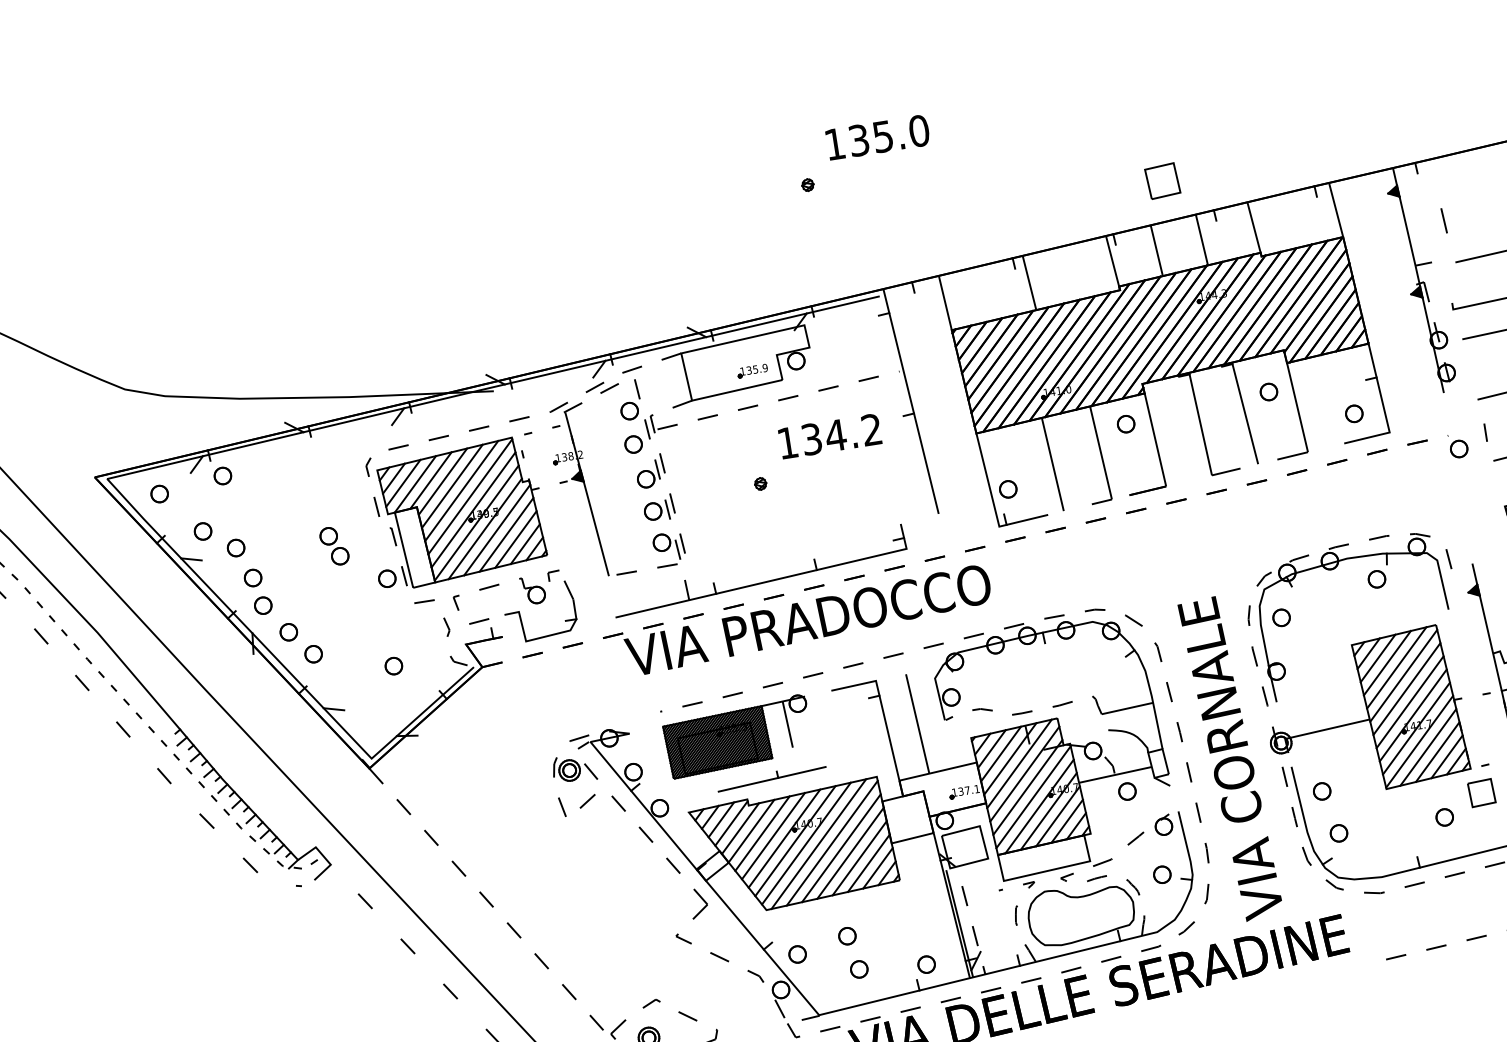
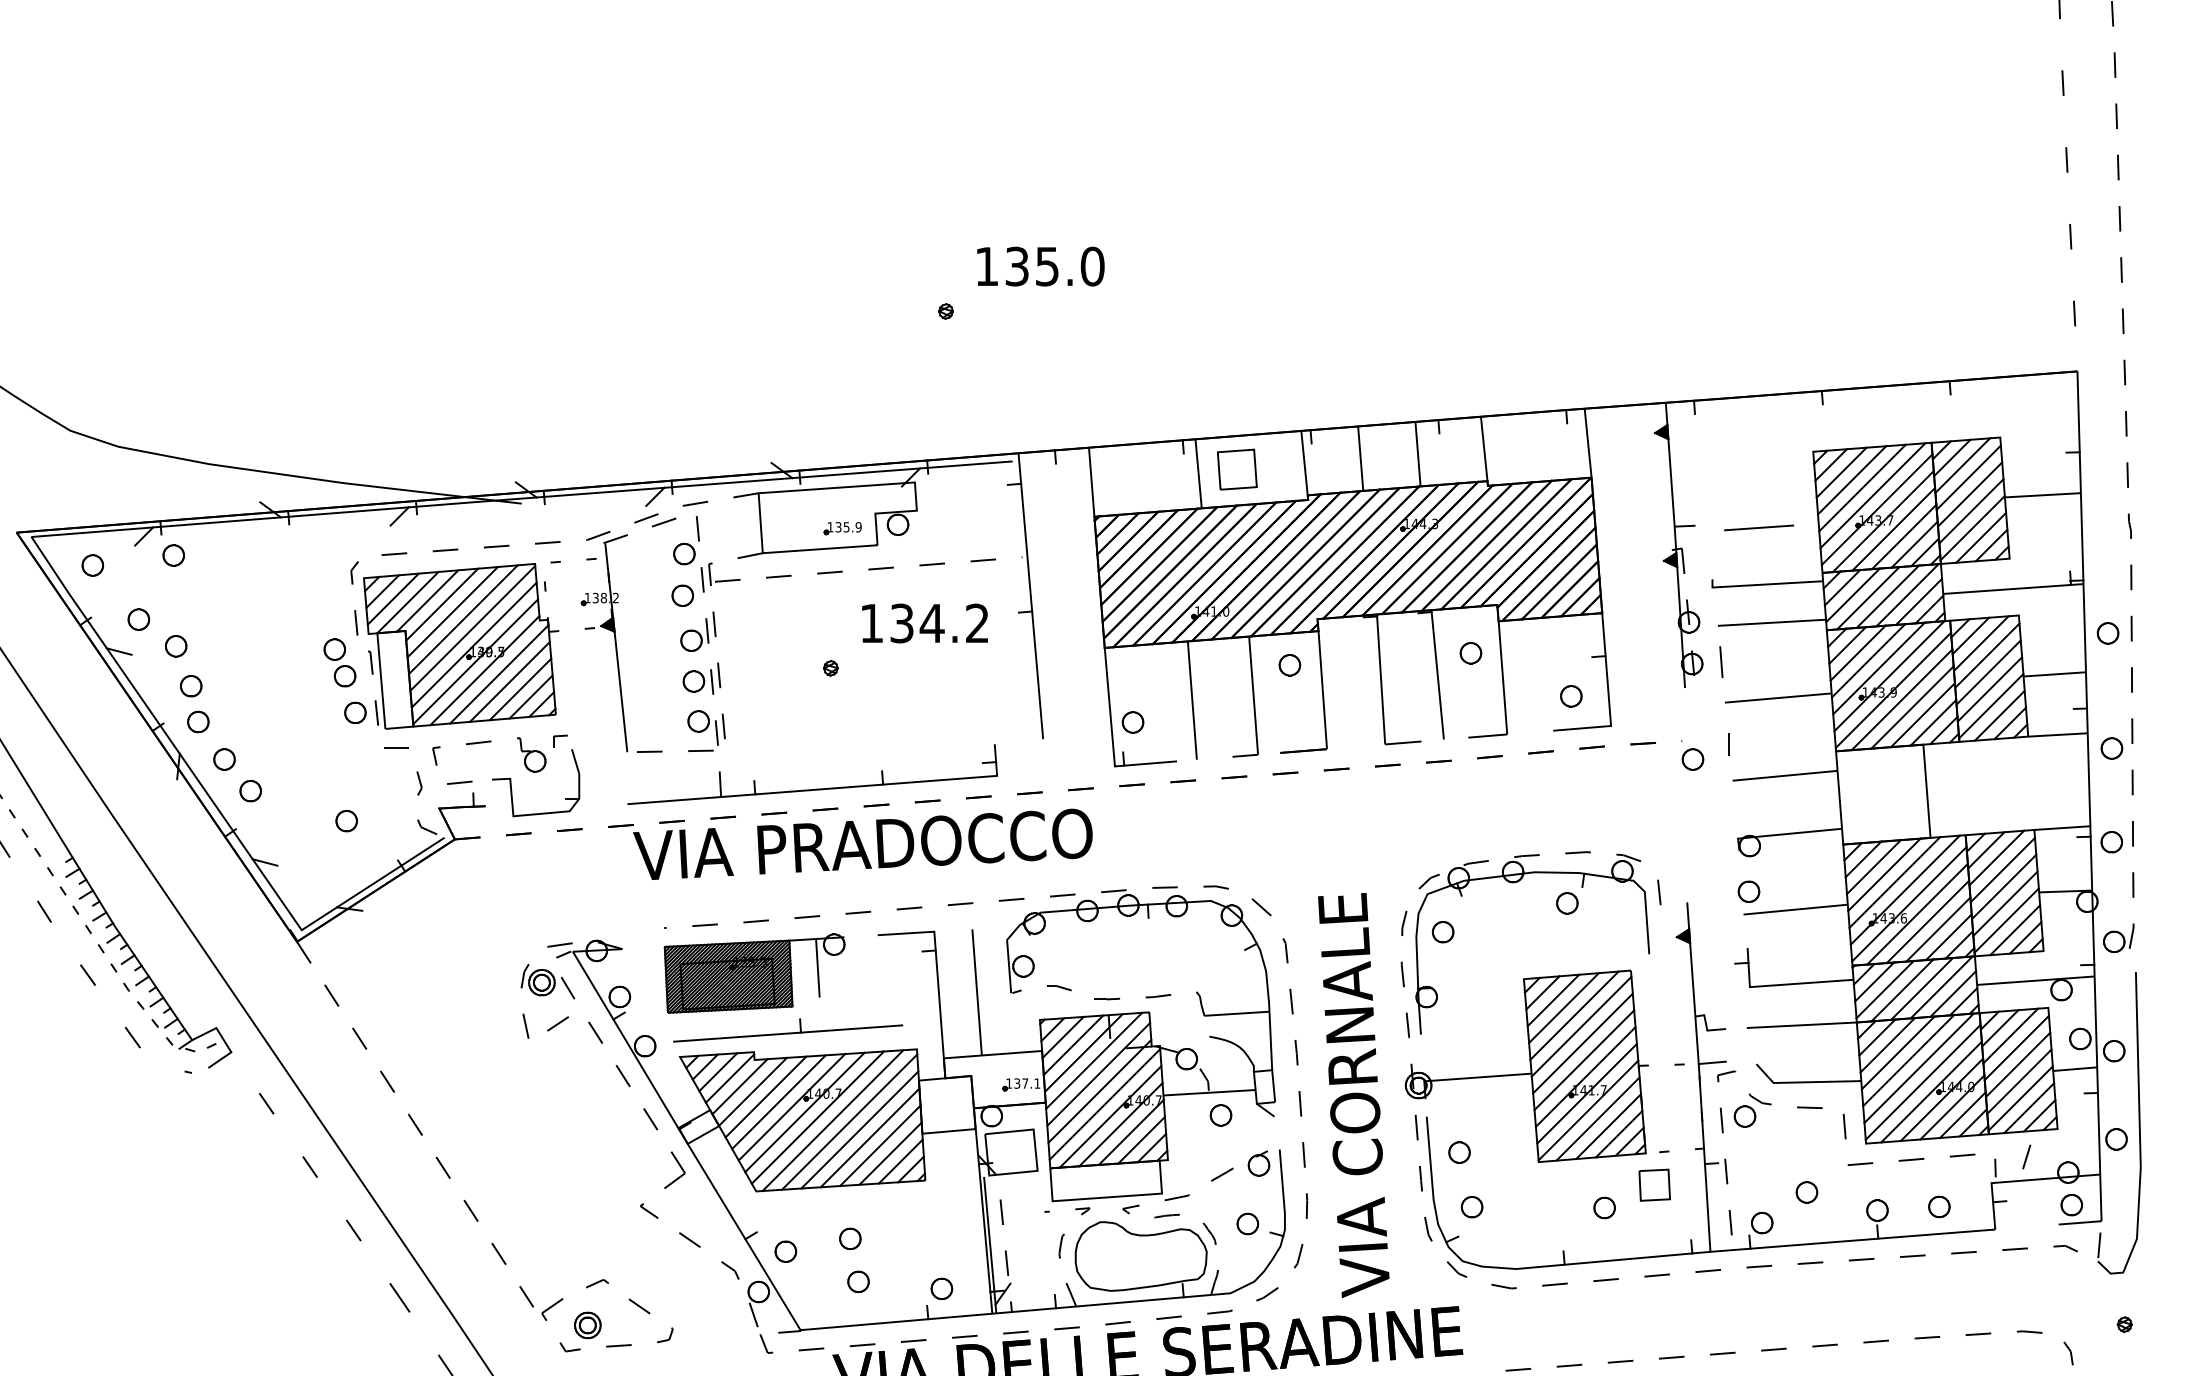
part: (1162, 181) -> (1237, 469), moved
line: (1444, 221) -> (1721, 662), moved
part: (334, 545) -> (339, 662), moved
part: (772, 777) -> (788, 1030), size x1.67

